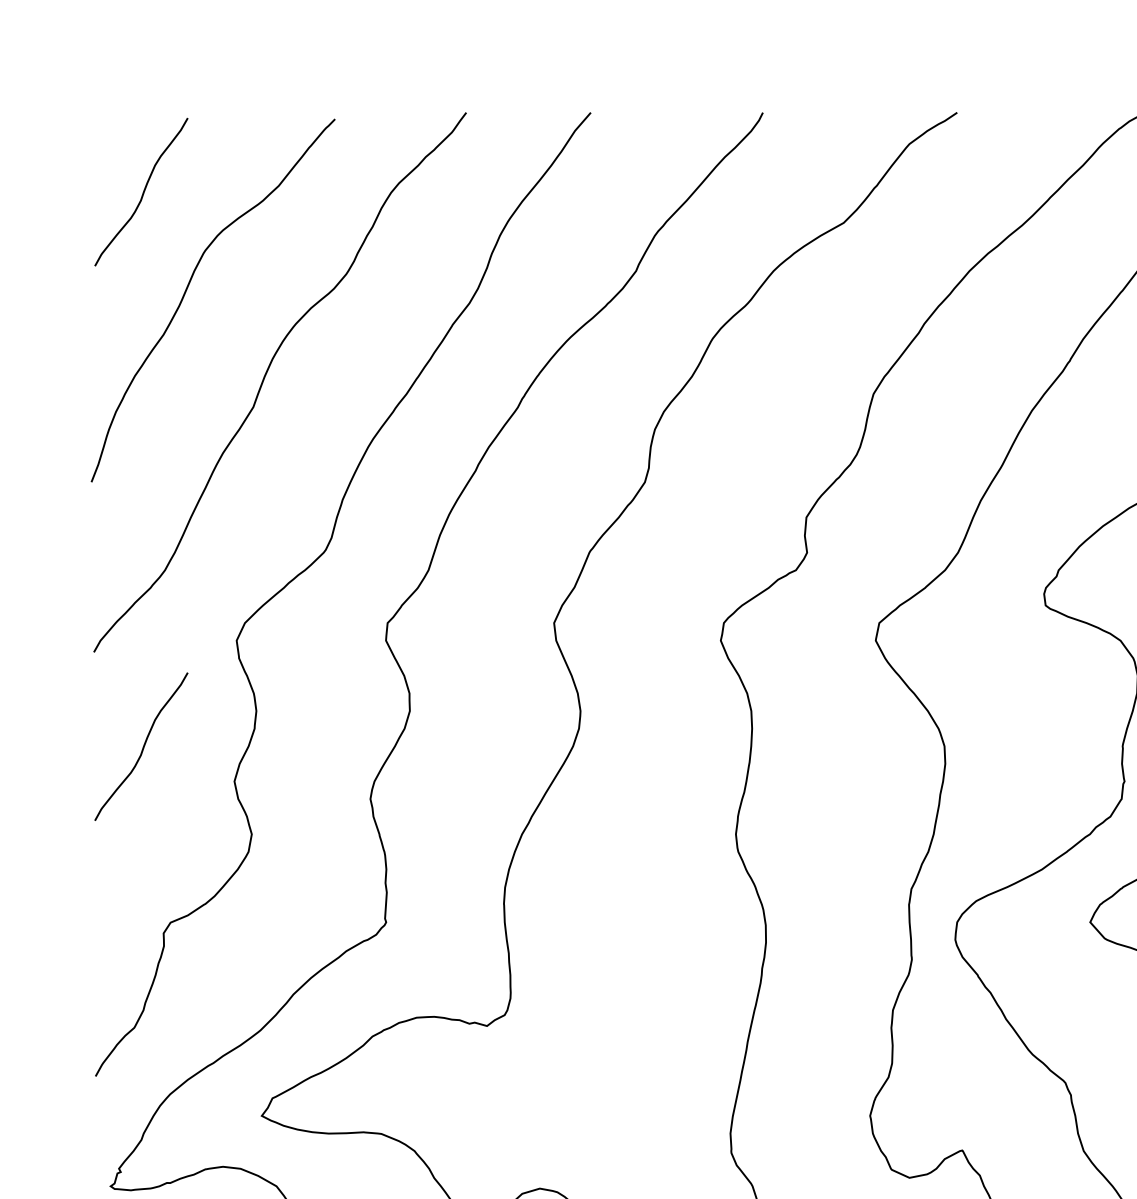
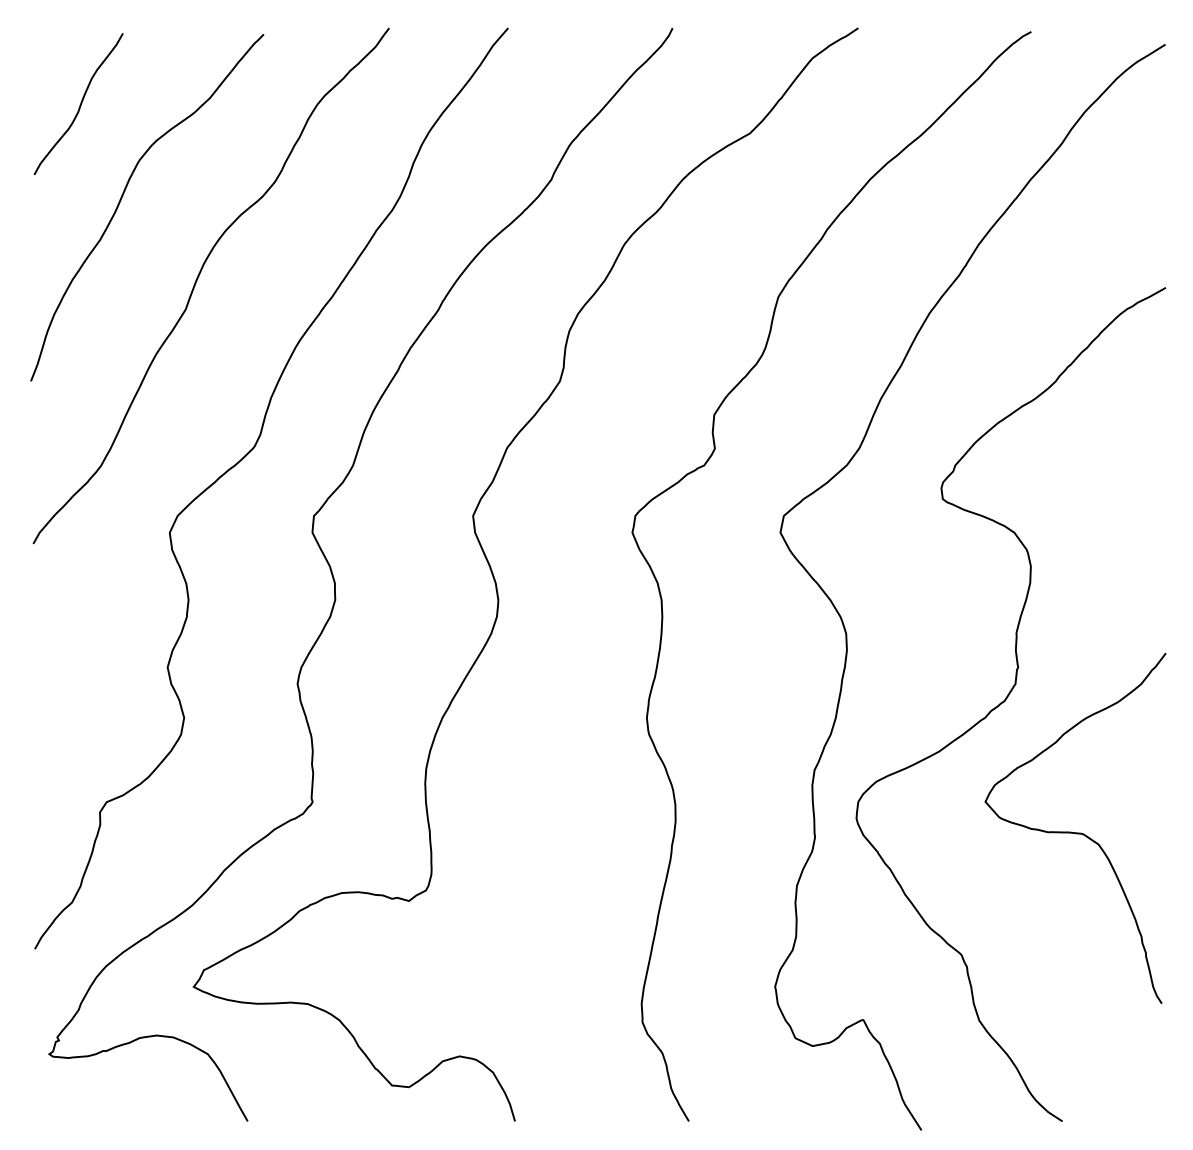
curve: (143, 746) -> (80, 633), removed

